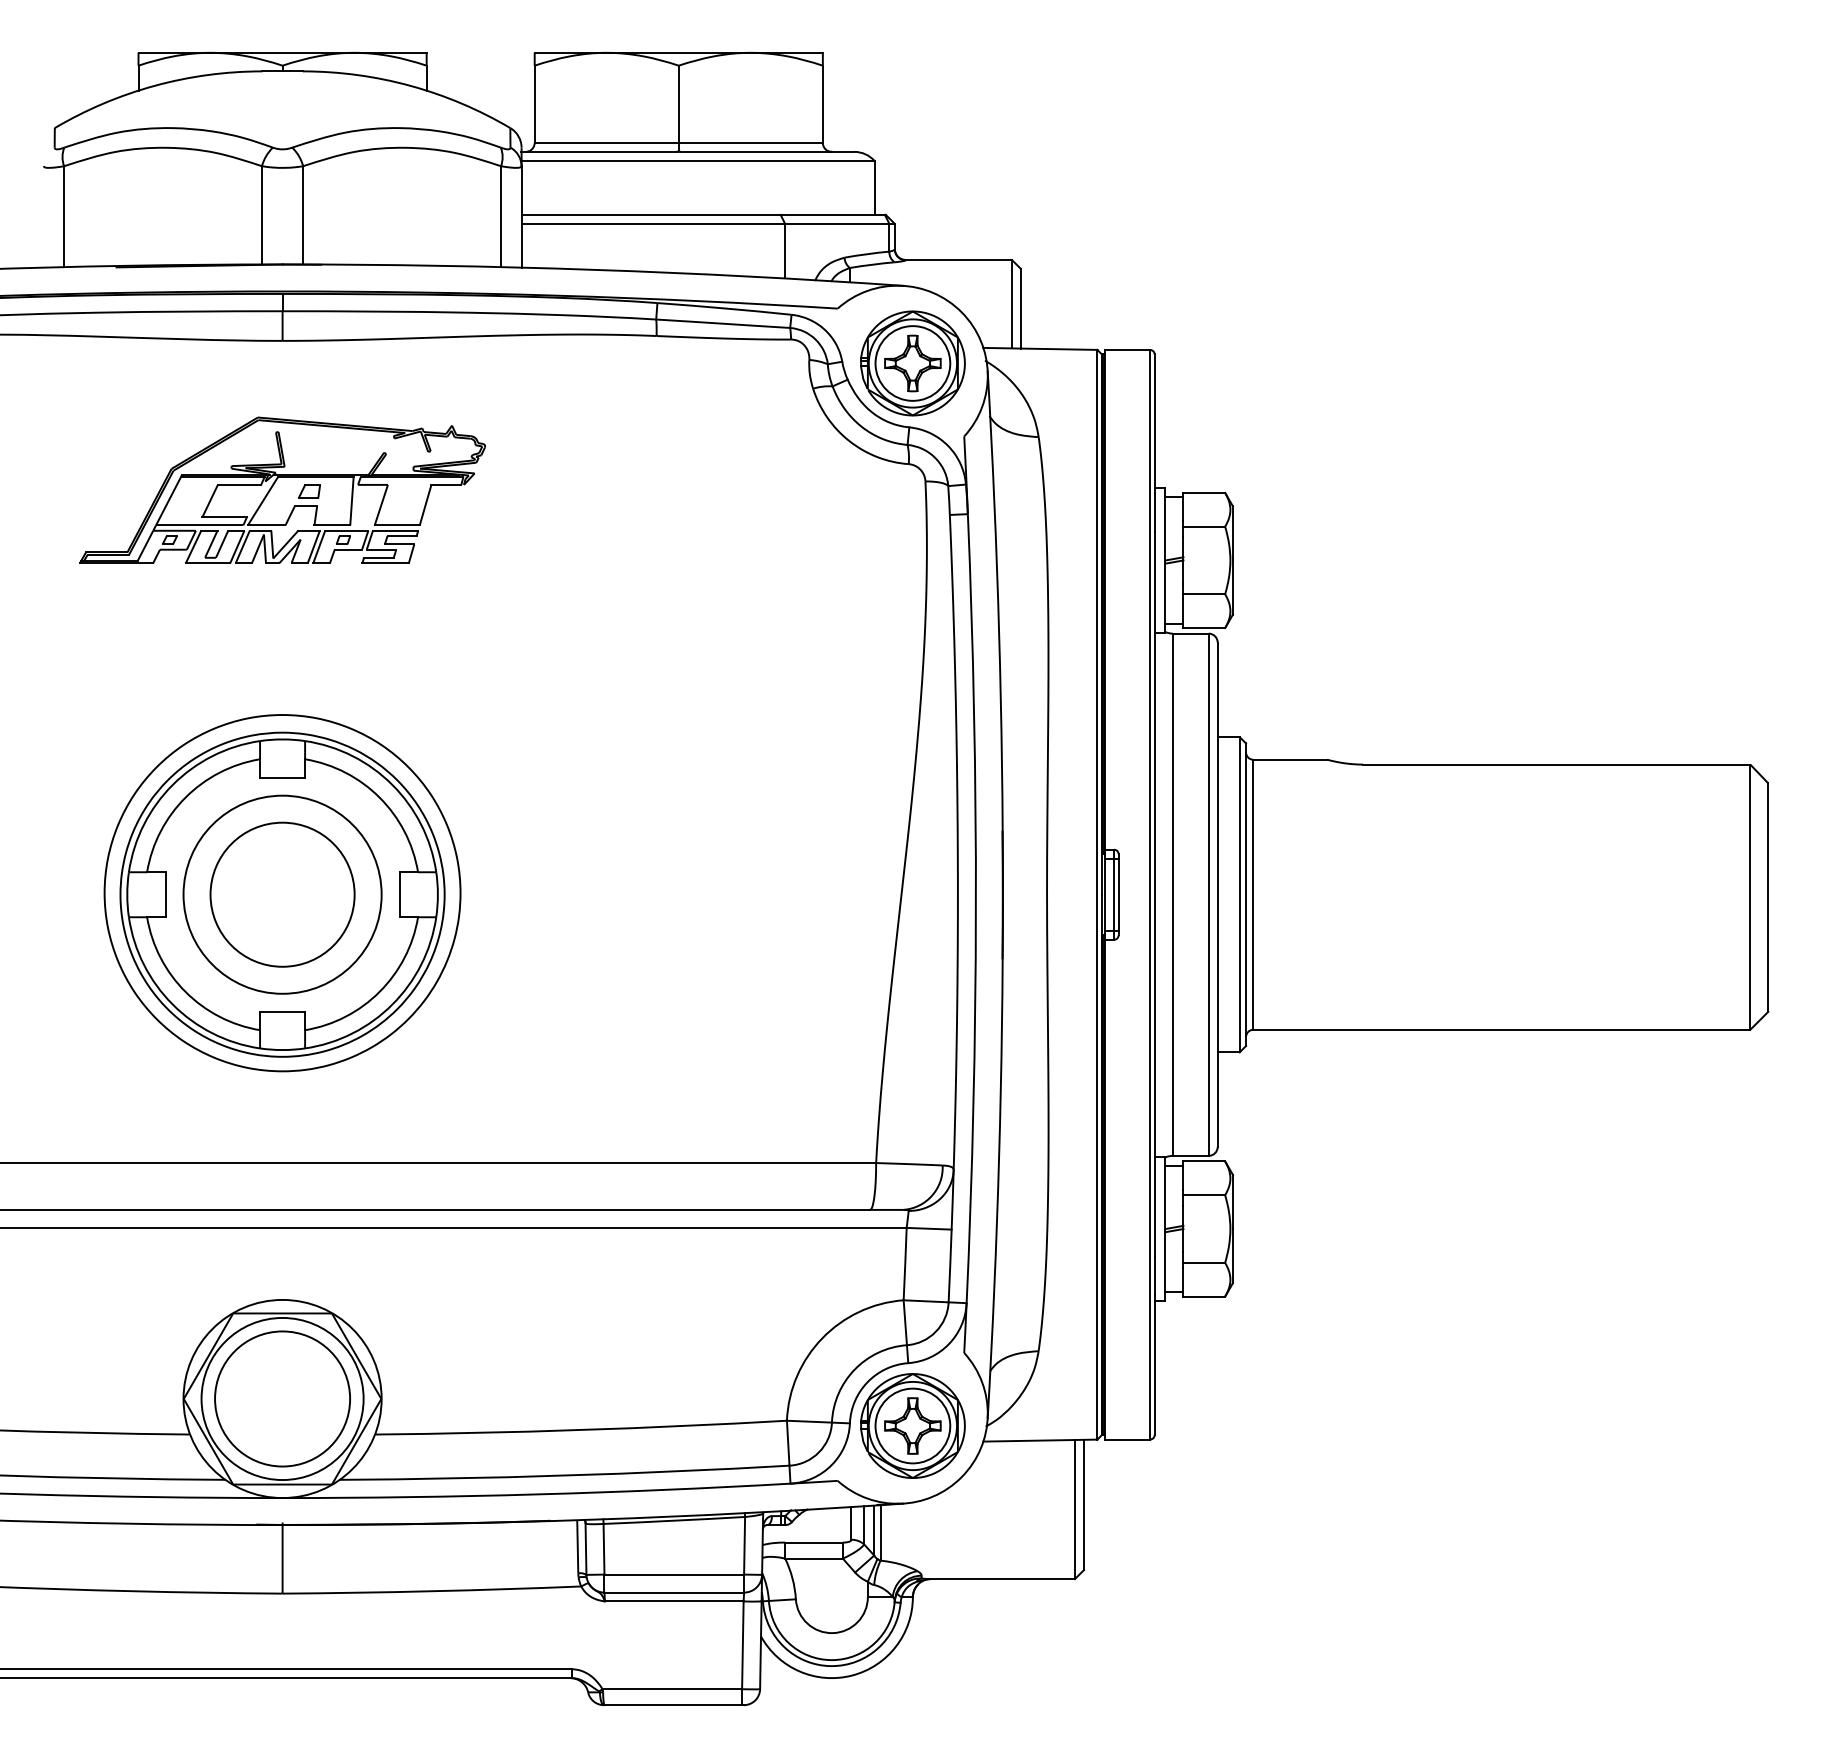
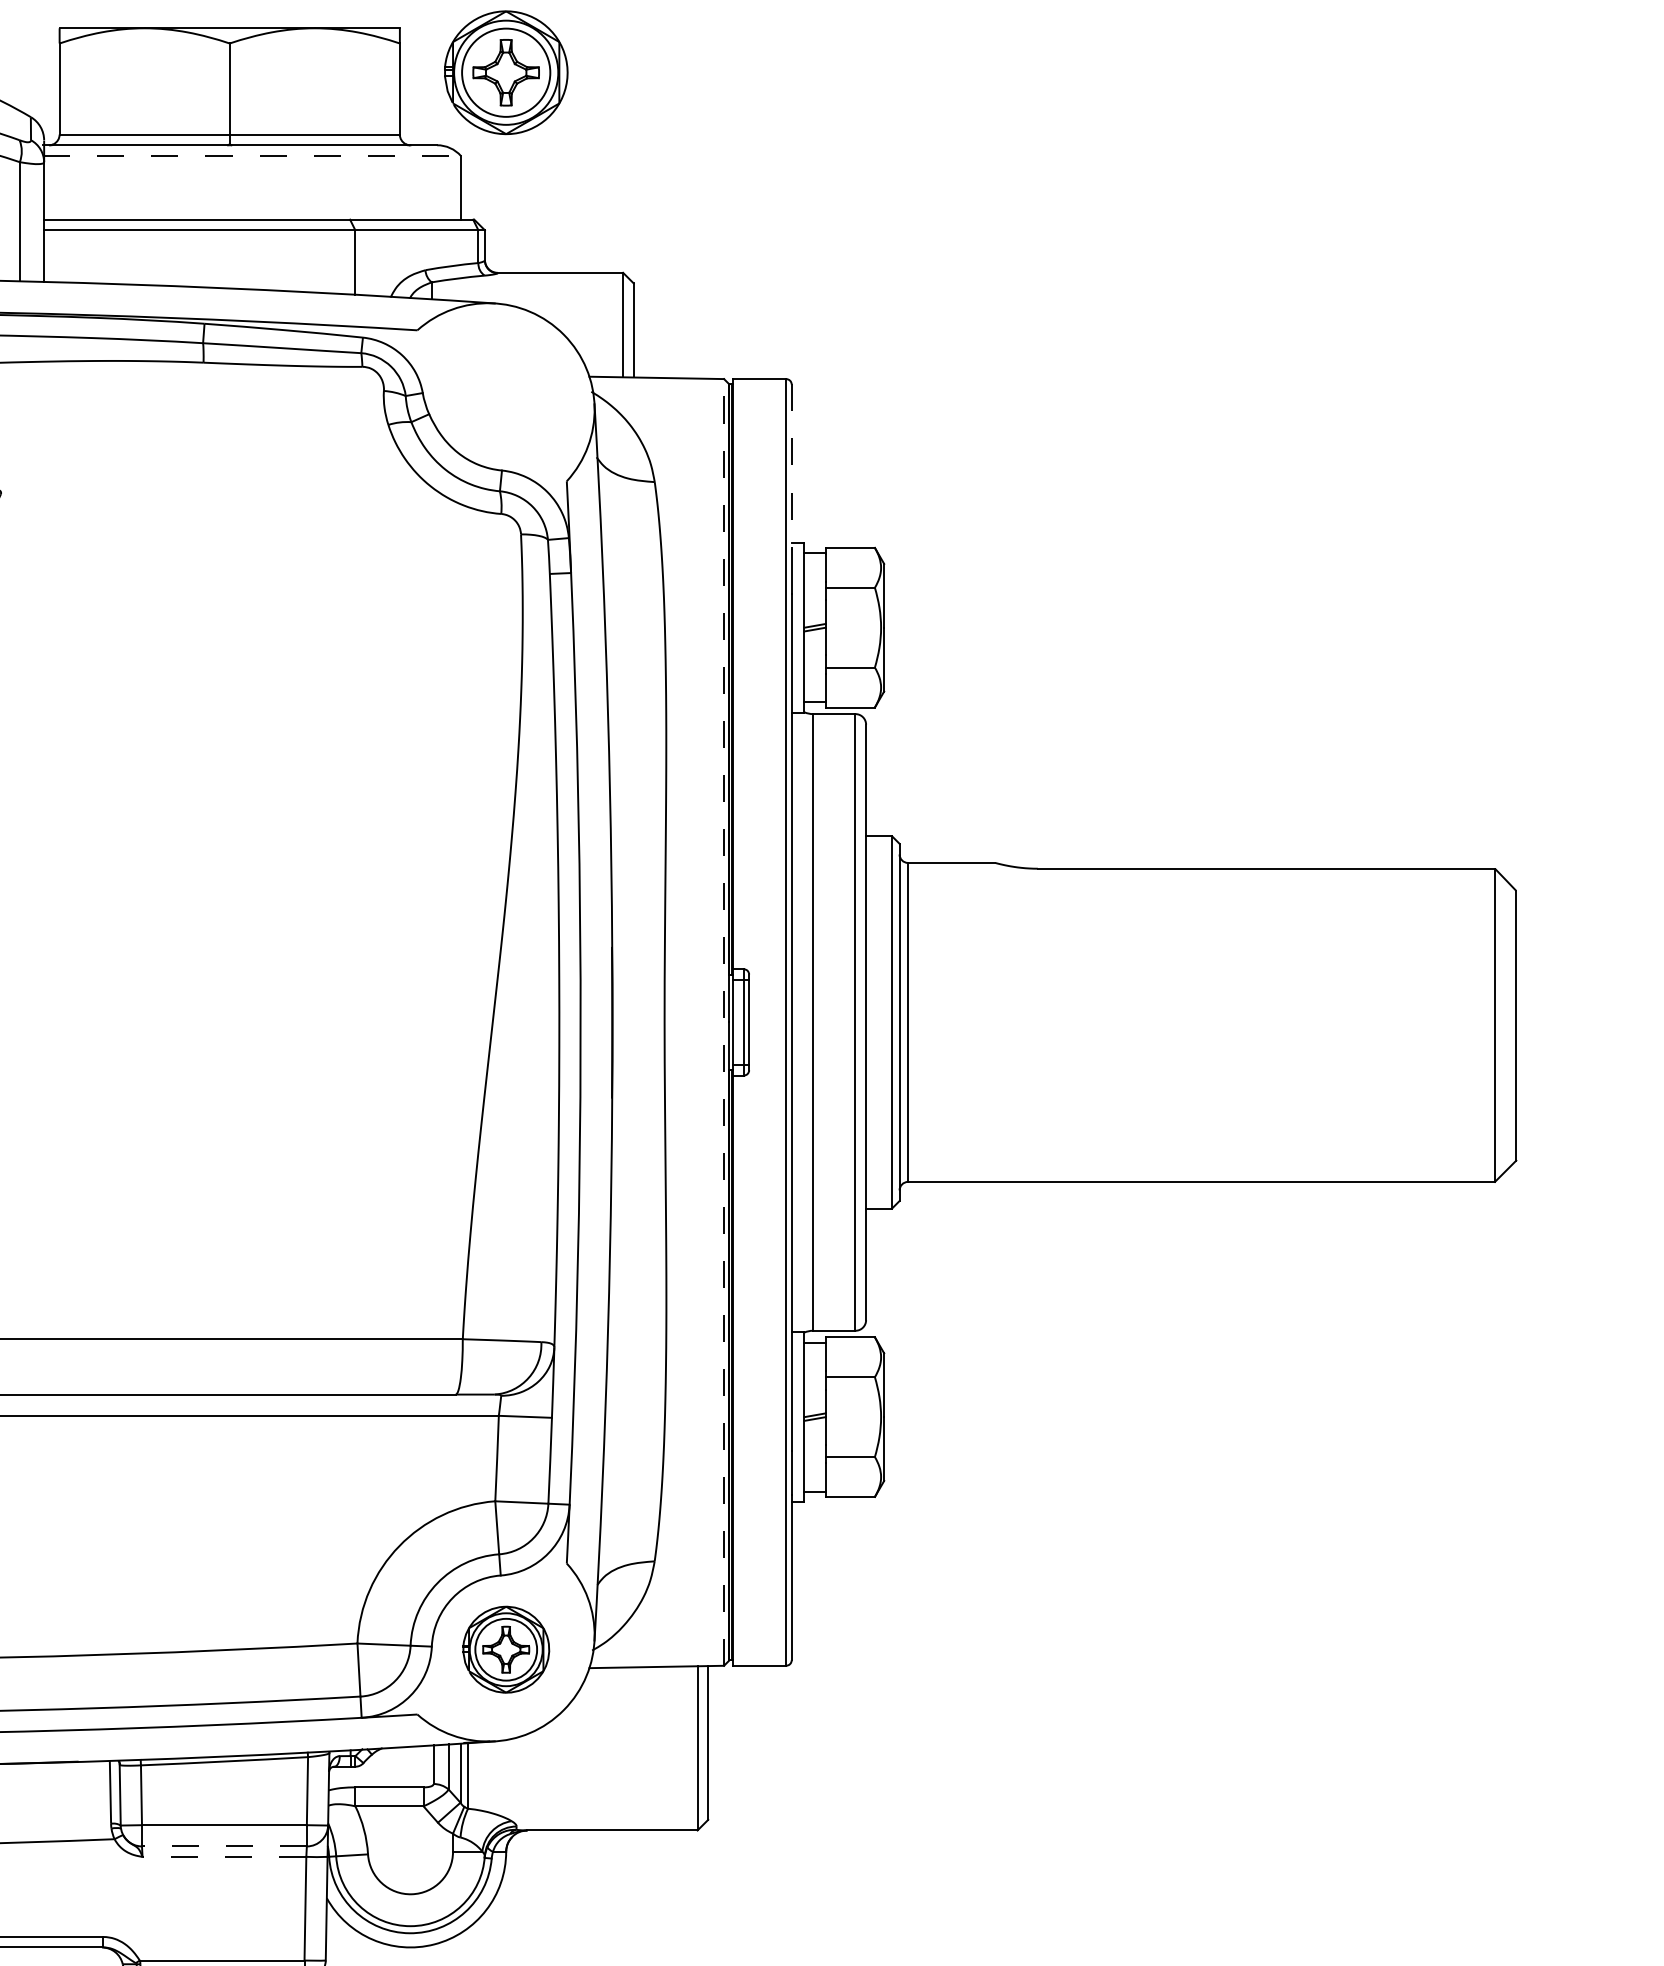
line: (697, 161) -> (251, 156), solid -> dashed
part: (912, 363) -> (505, 72), moved
line: (1154, 424) -> (791, 467), solid -> dashed
line: (1097, 894) -> (724, 1022), solid -> dashed
part: (912, 1425) -> (505, 1649), size x0.7
line: (674, 1592) -> (224, 1846), solid -> dashed
line: (673, 1601) -> (223, 1856), solid -> dashed

